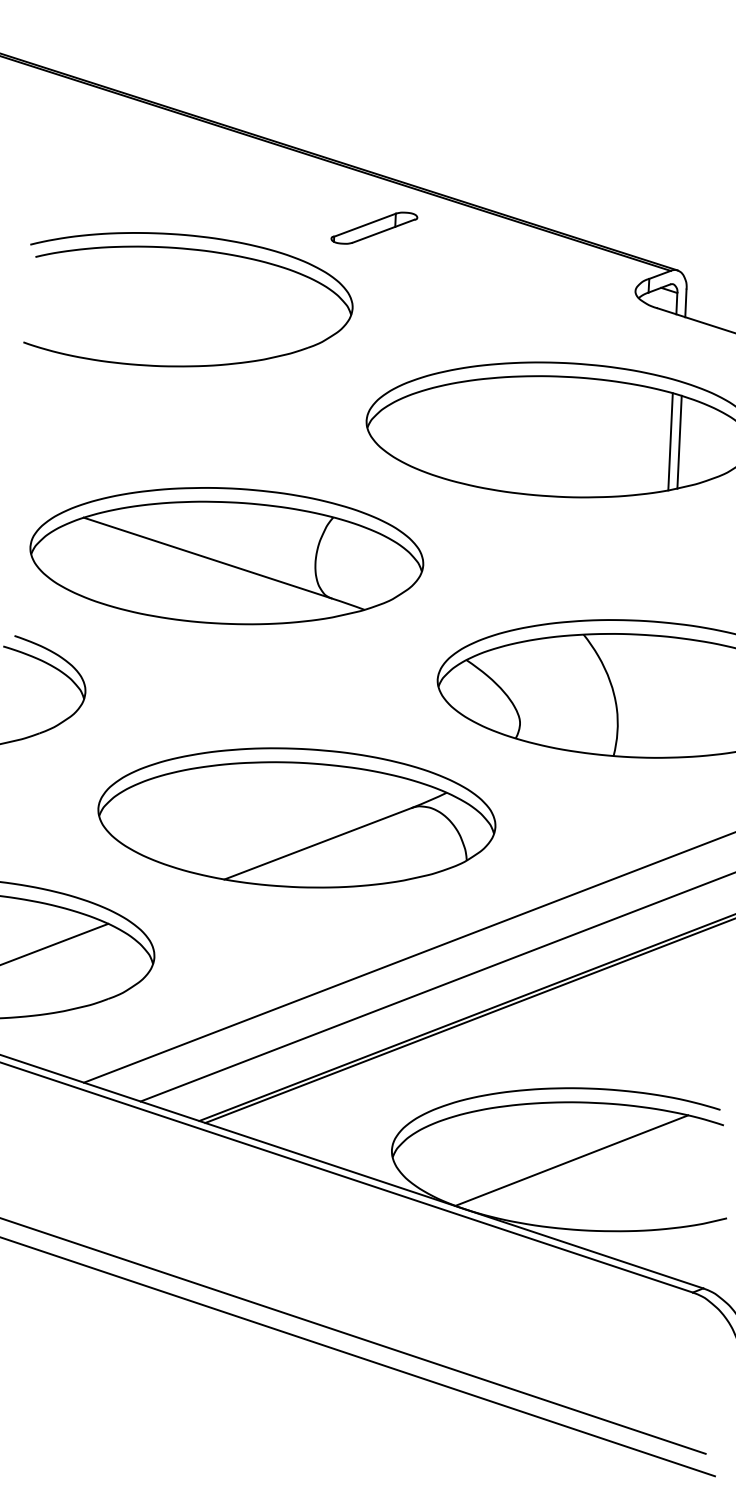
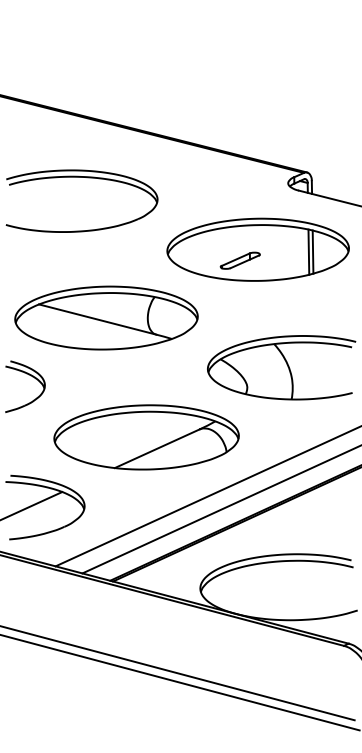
part: (372, 227) -> (239, 260), moved
line: (570, 1158) -> (283, 587), removed

